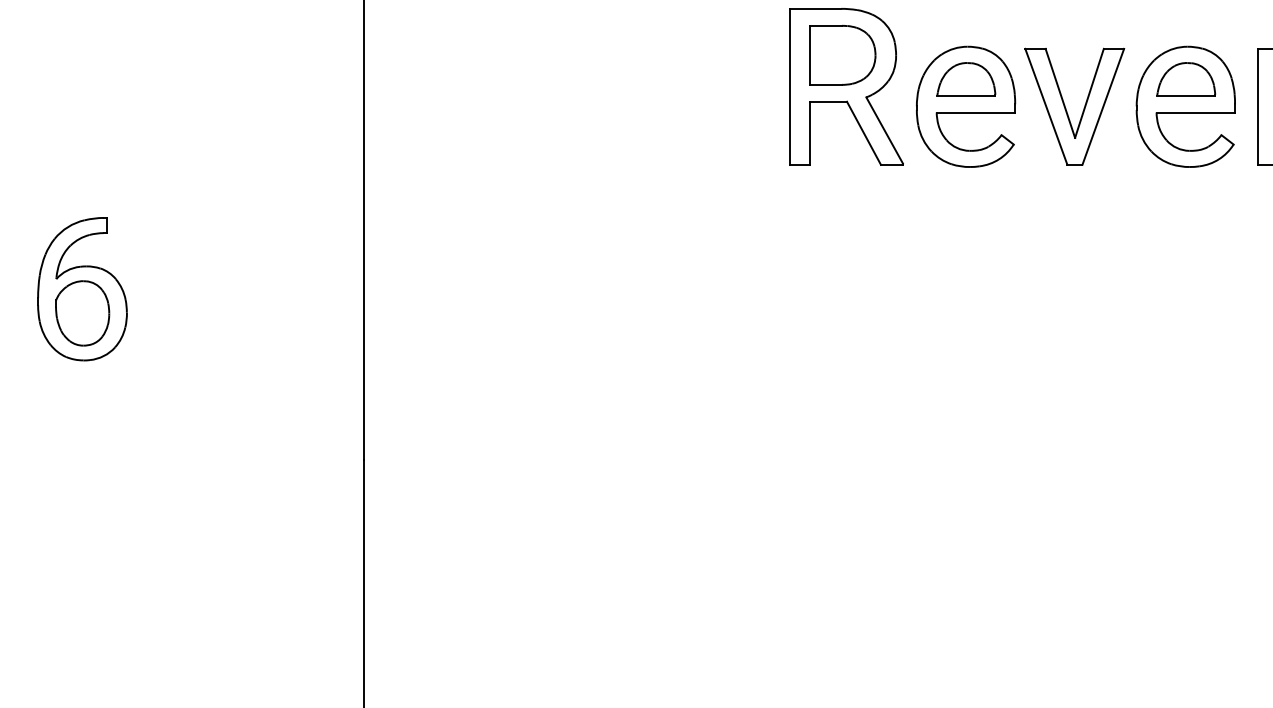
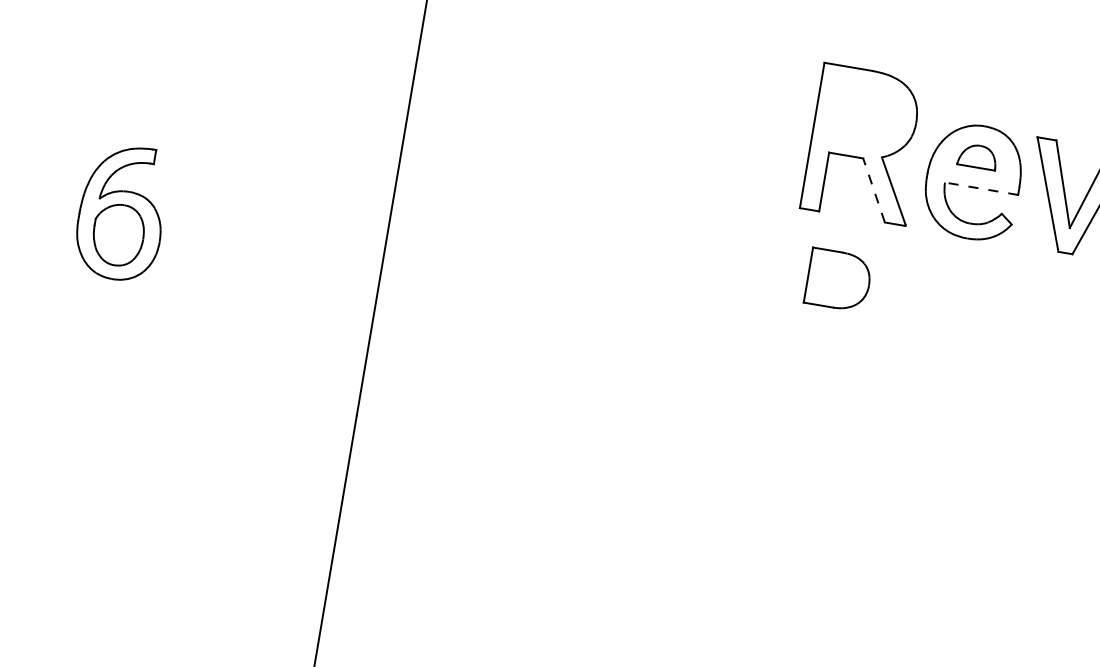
part: (842, 55) -> (838, 280), moved
part: (966, 79) -> (977, 156), size x0.7
line: (975, 112) -> (981, 188), solid -> dashed
line: (863, 133) -> (873, 190), solid -> dashed

